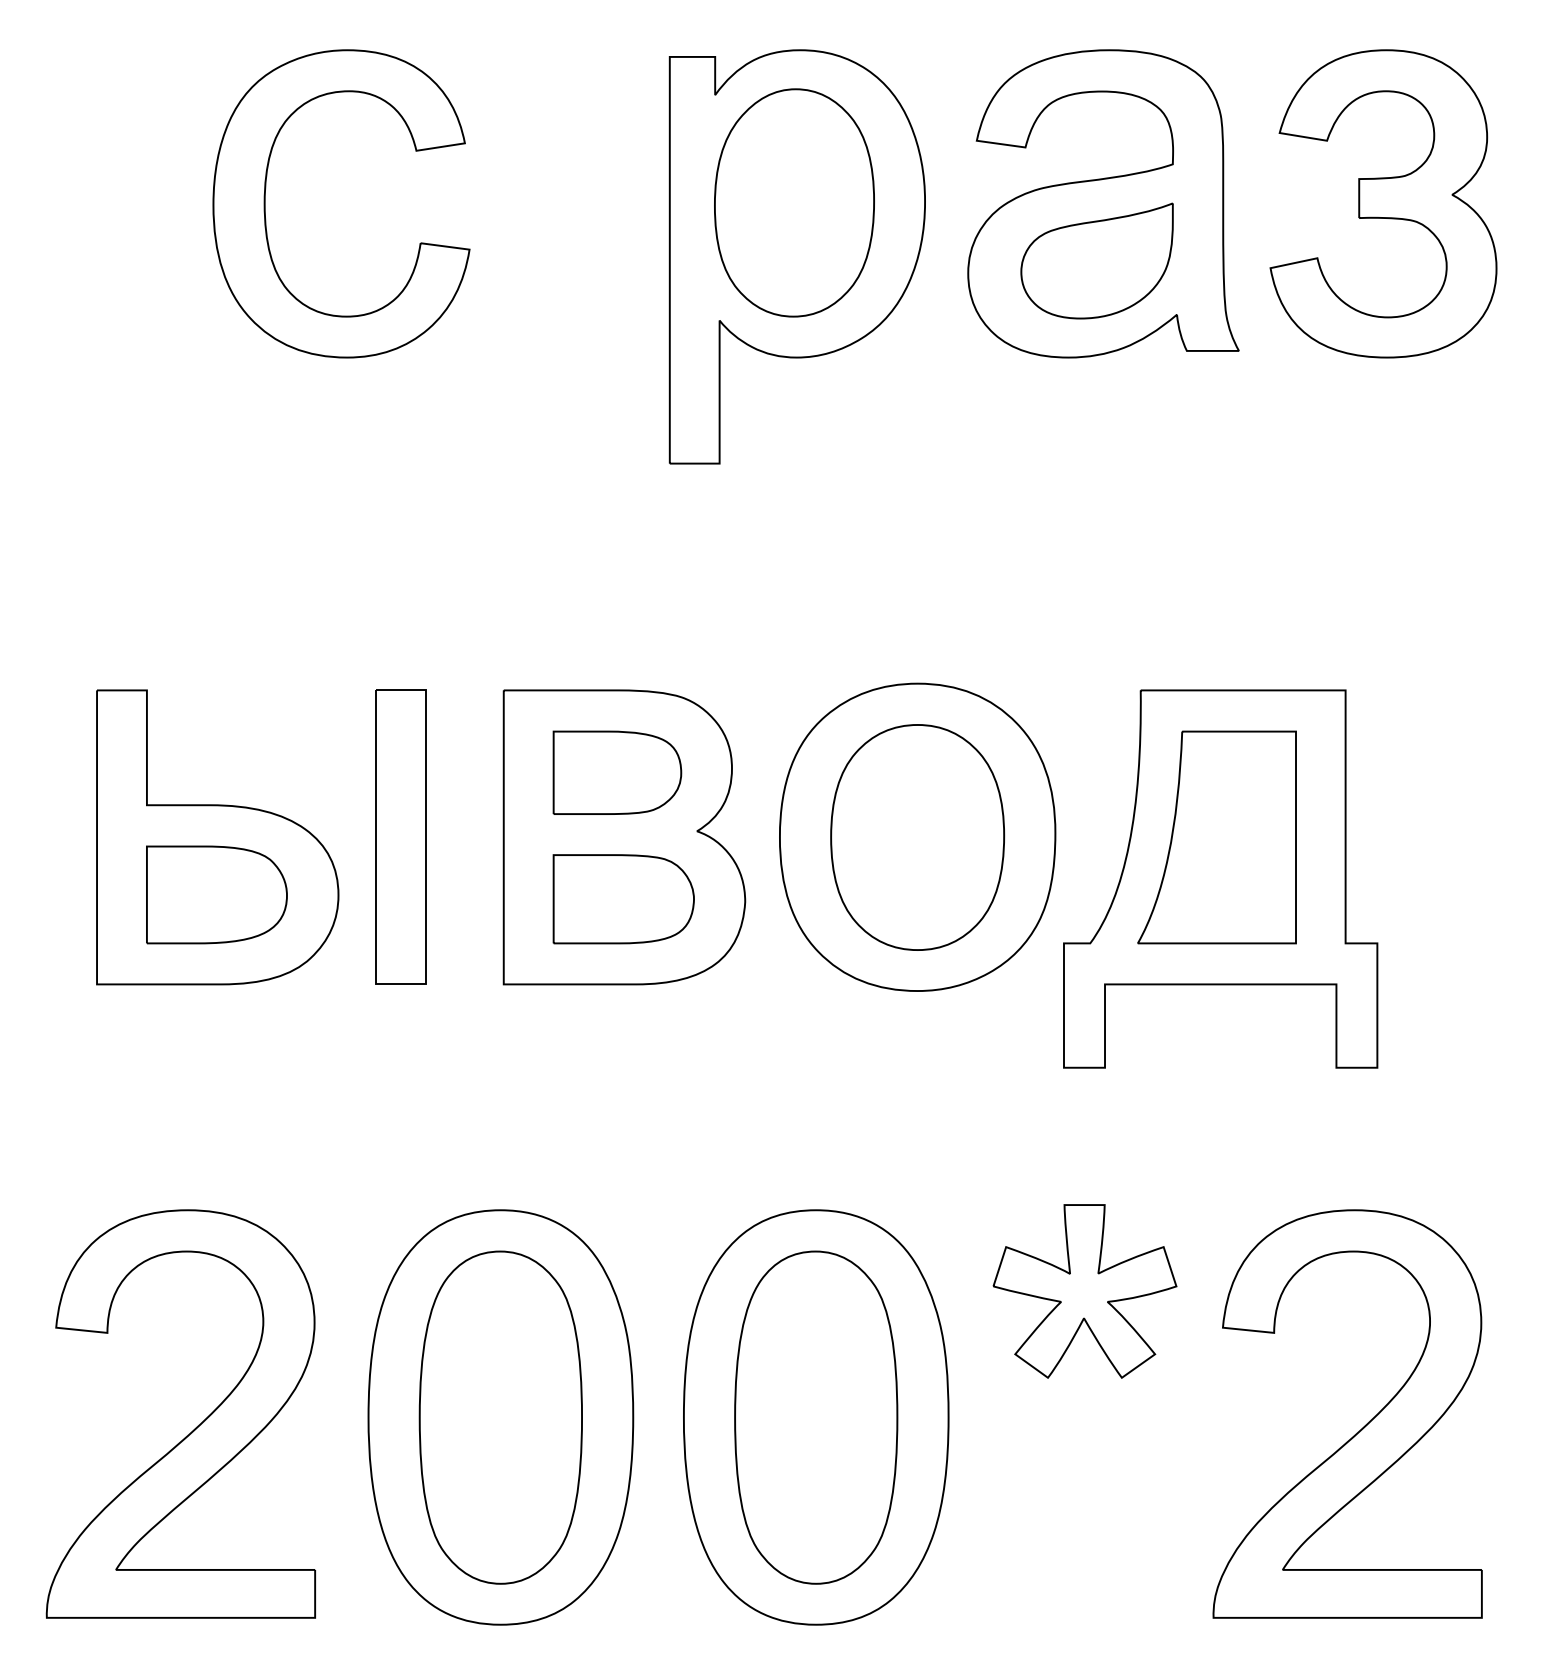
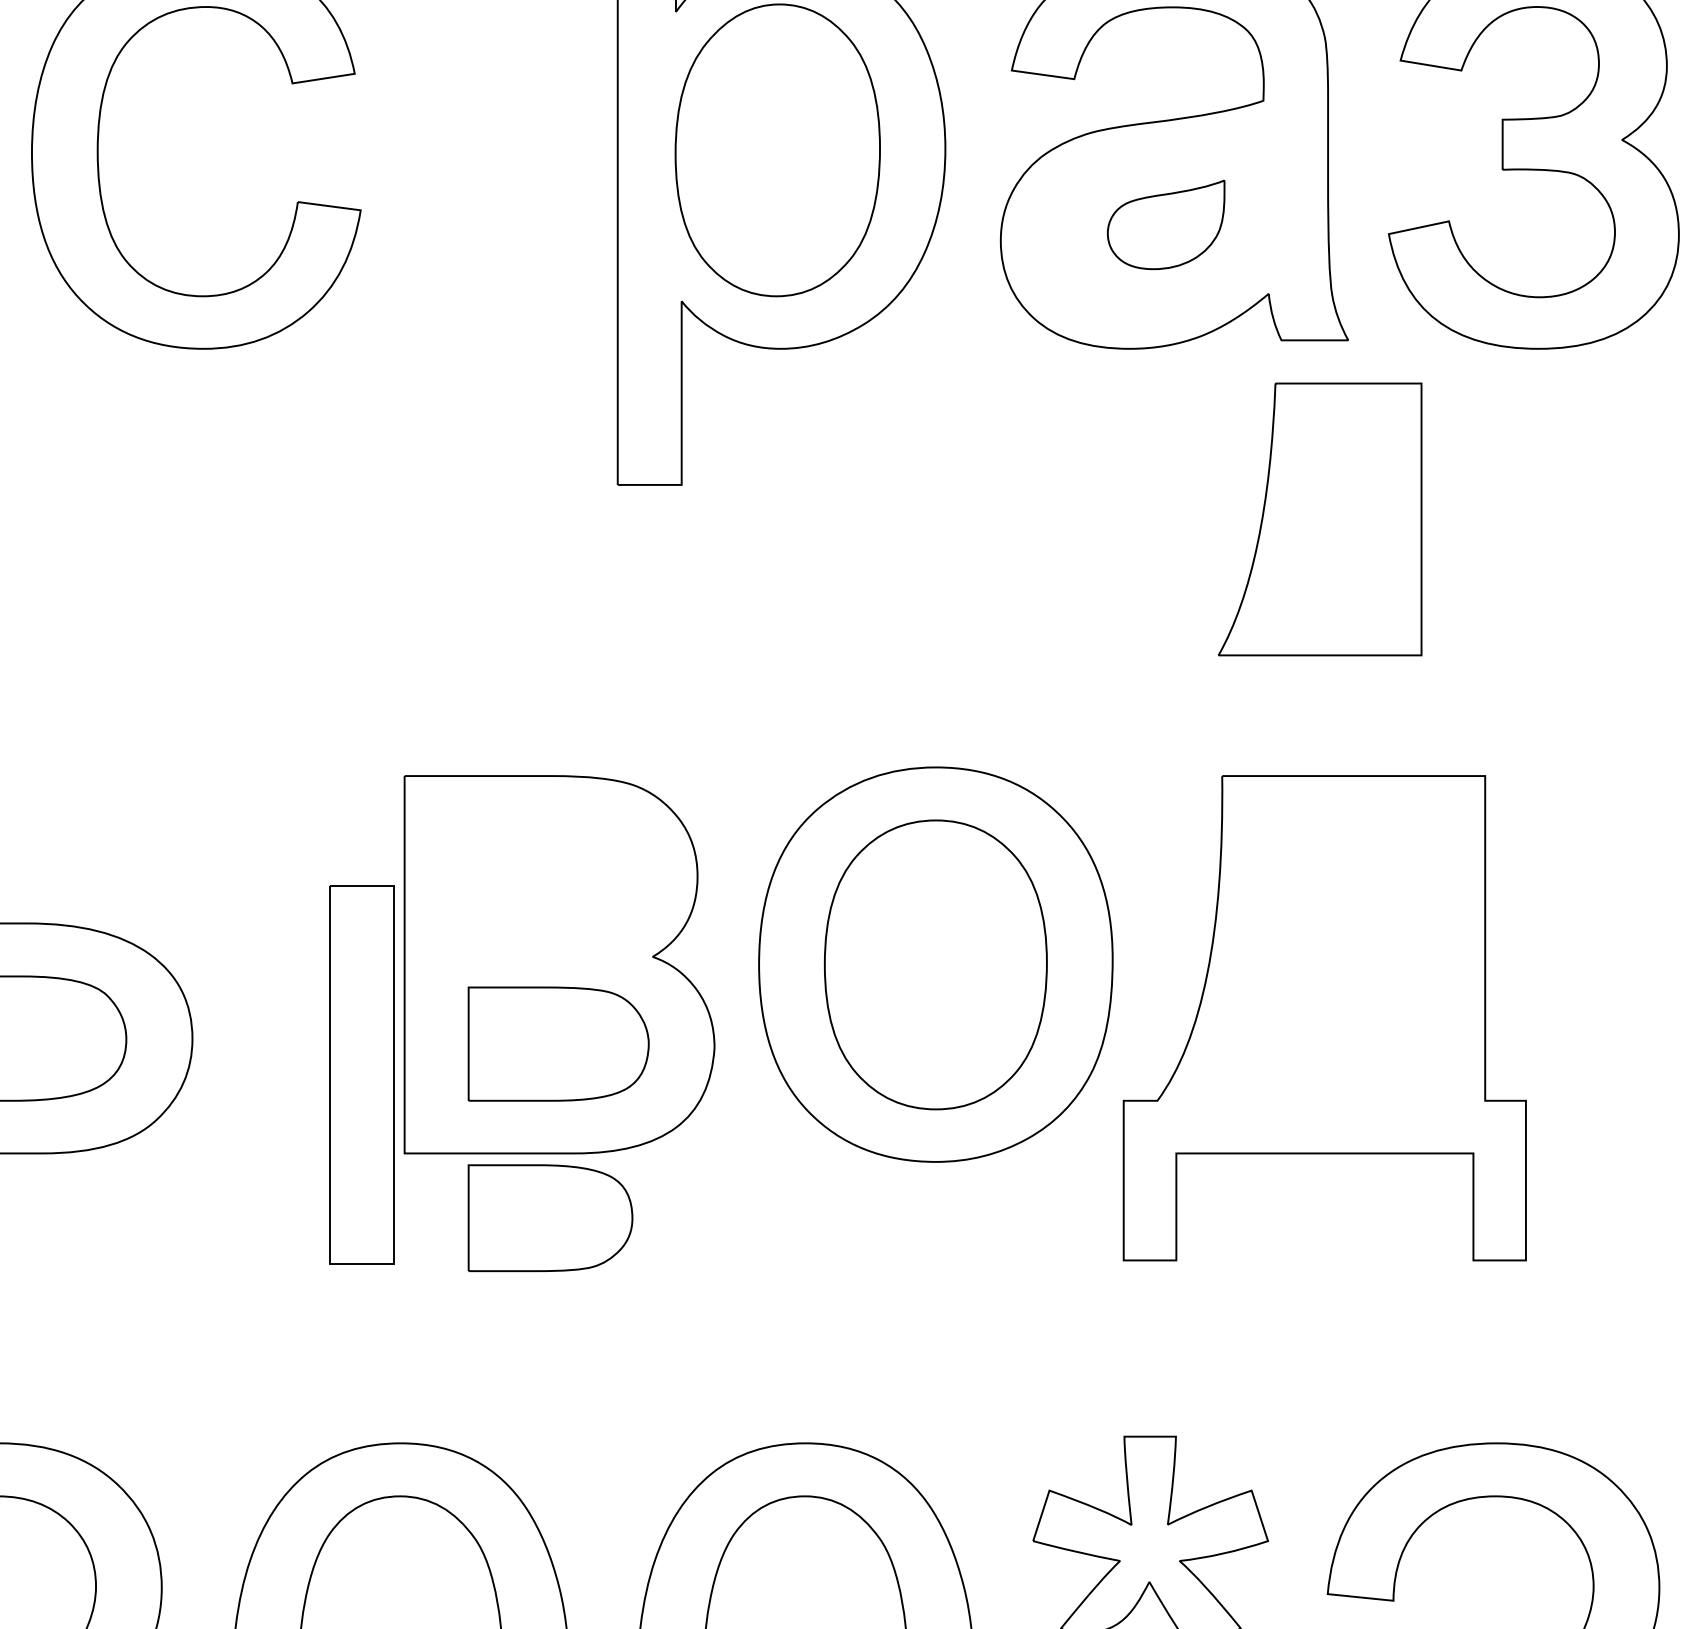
part: (1096, 260) -> (1165, 224), size x0.6
part: (617, 772) -> (550, 1217), moved
part: (400, 836) -> (361, 1073), moved
part: (1216, 837) -> (1319, 519), moved

